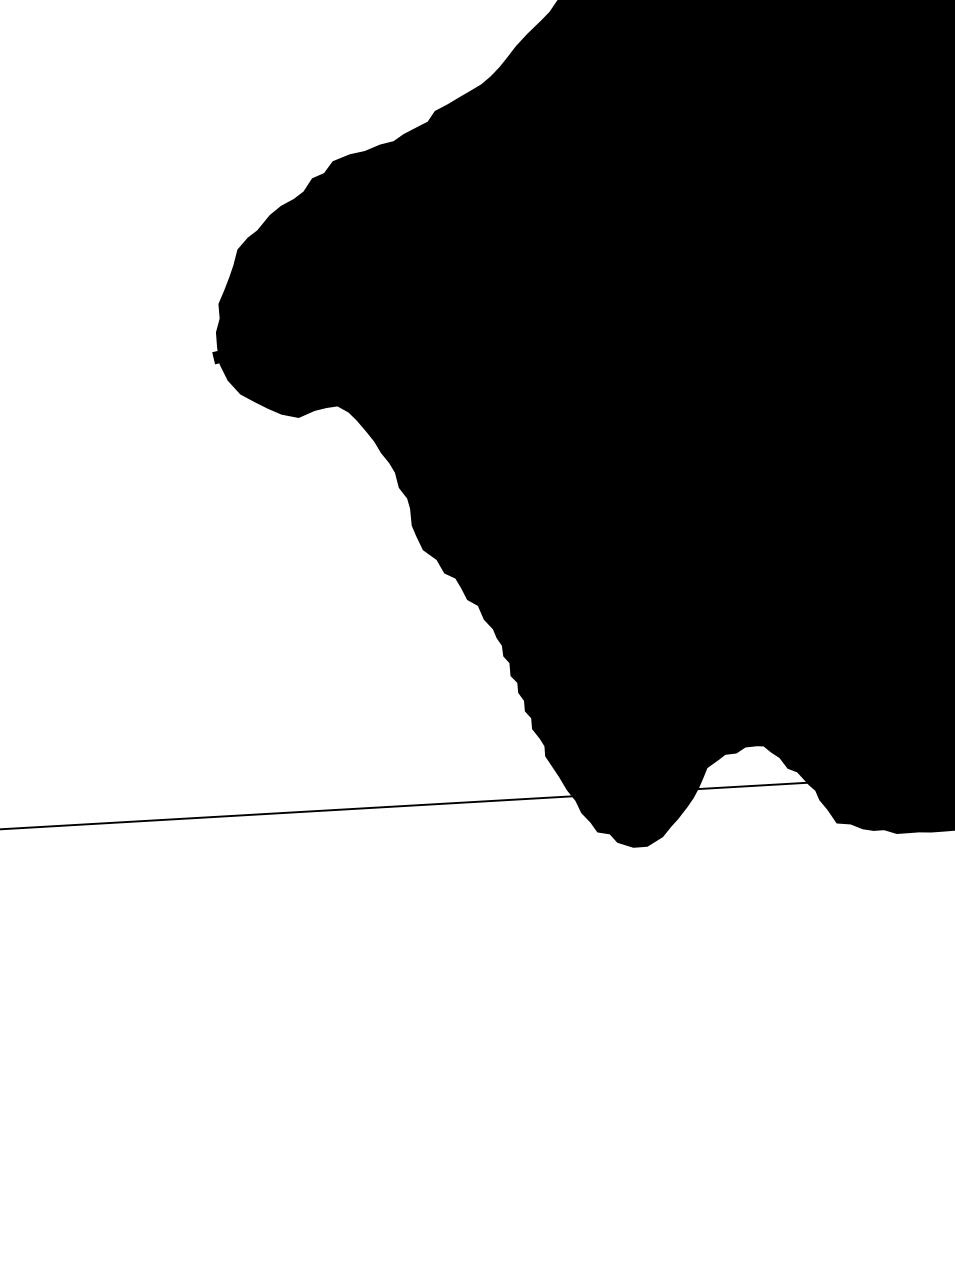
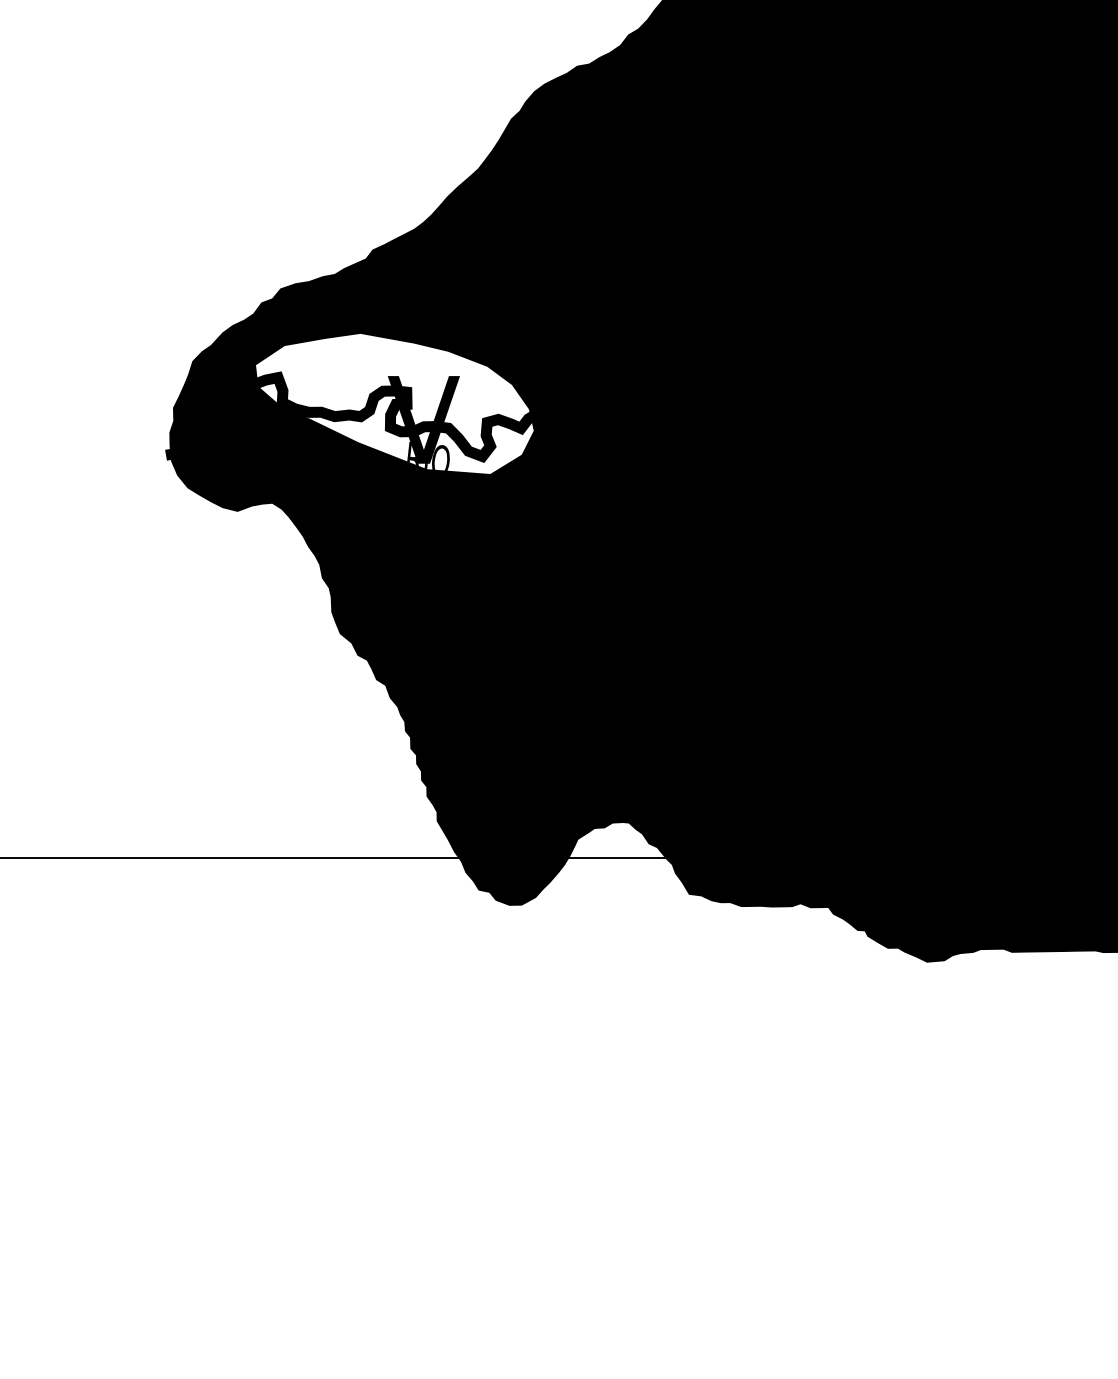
fill: (469, 284) -> (394, 403), removed

